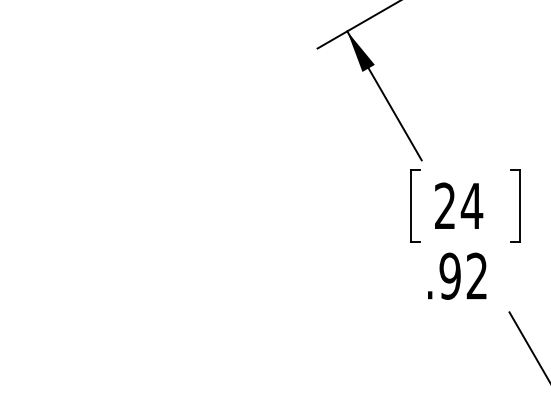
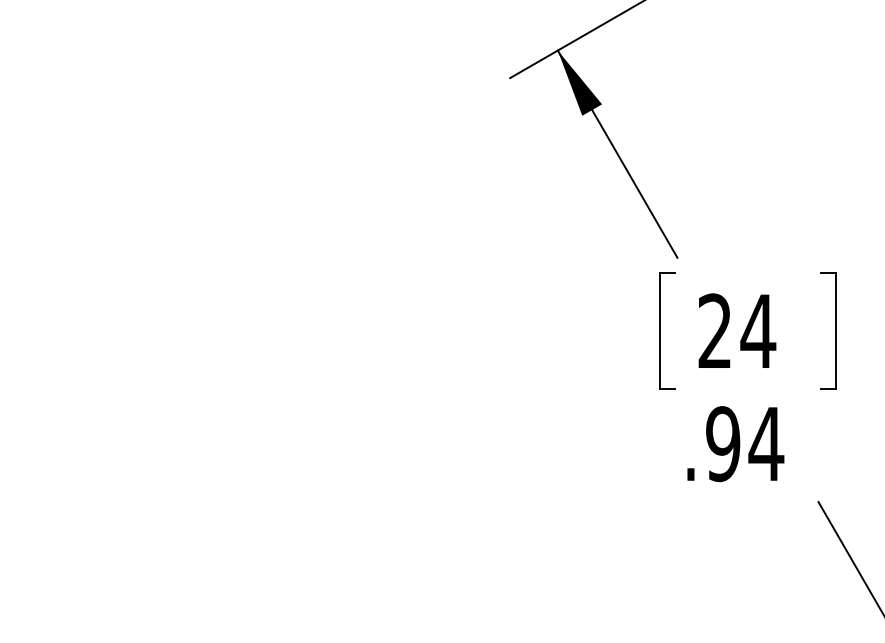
text: (476, 275) -> (765, 442), .92 -> .94

